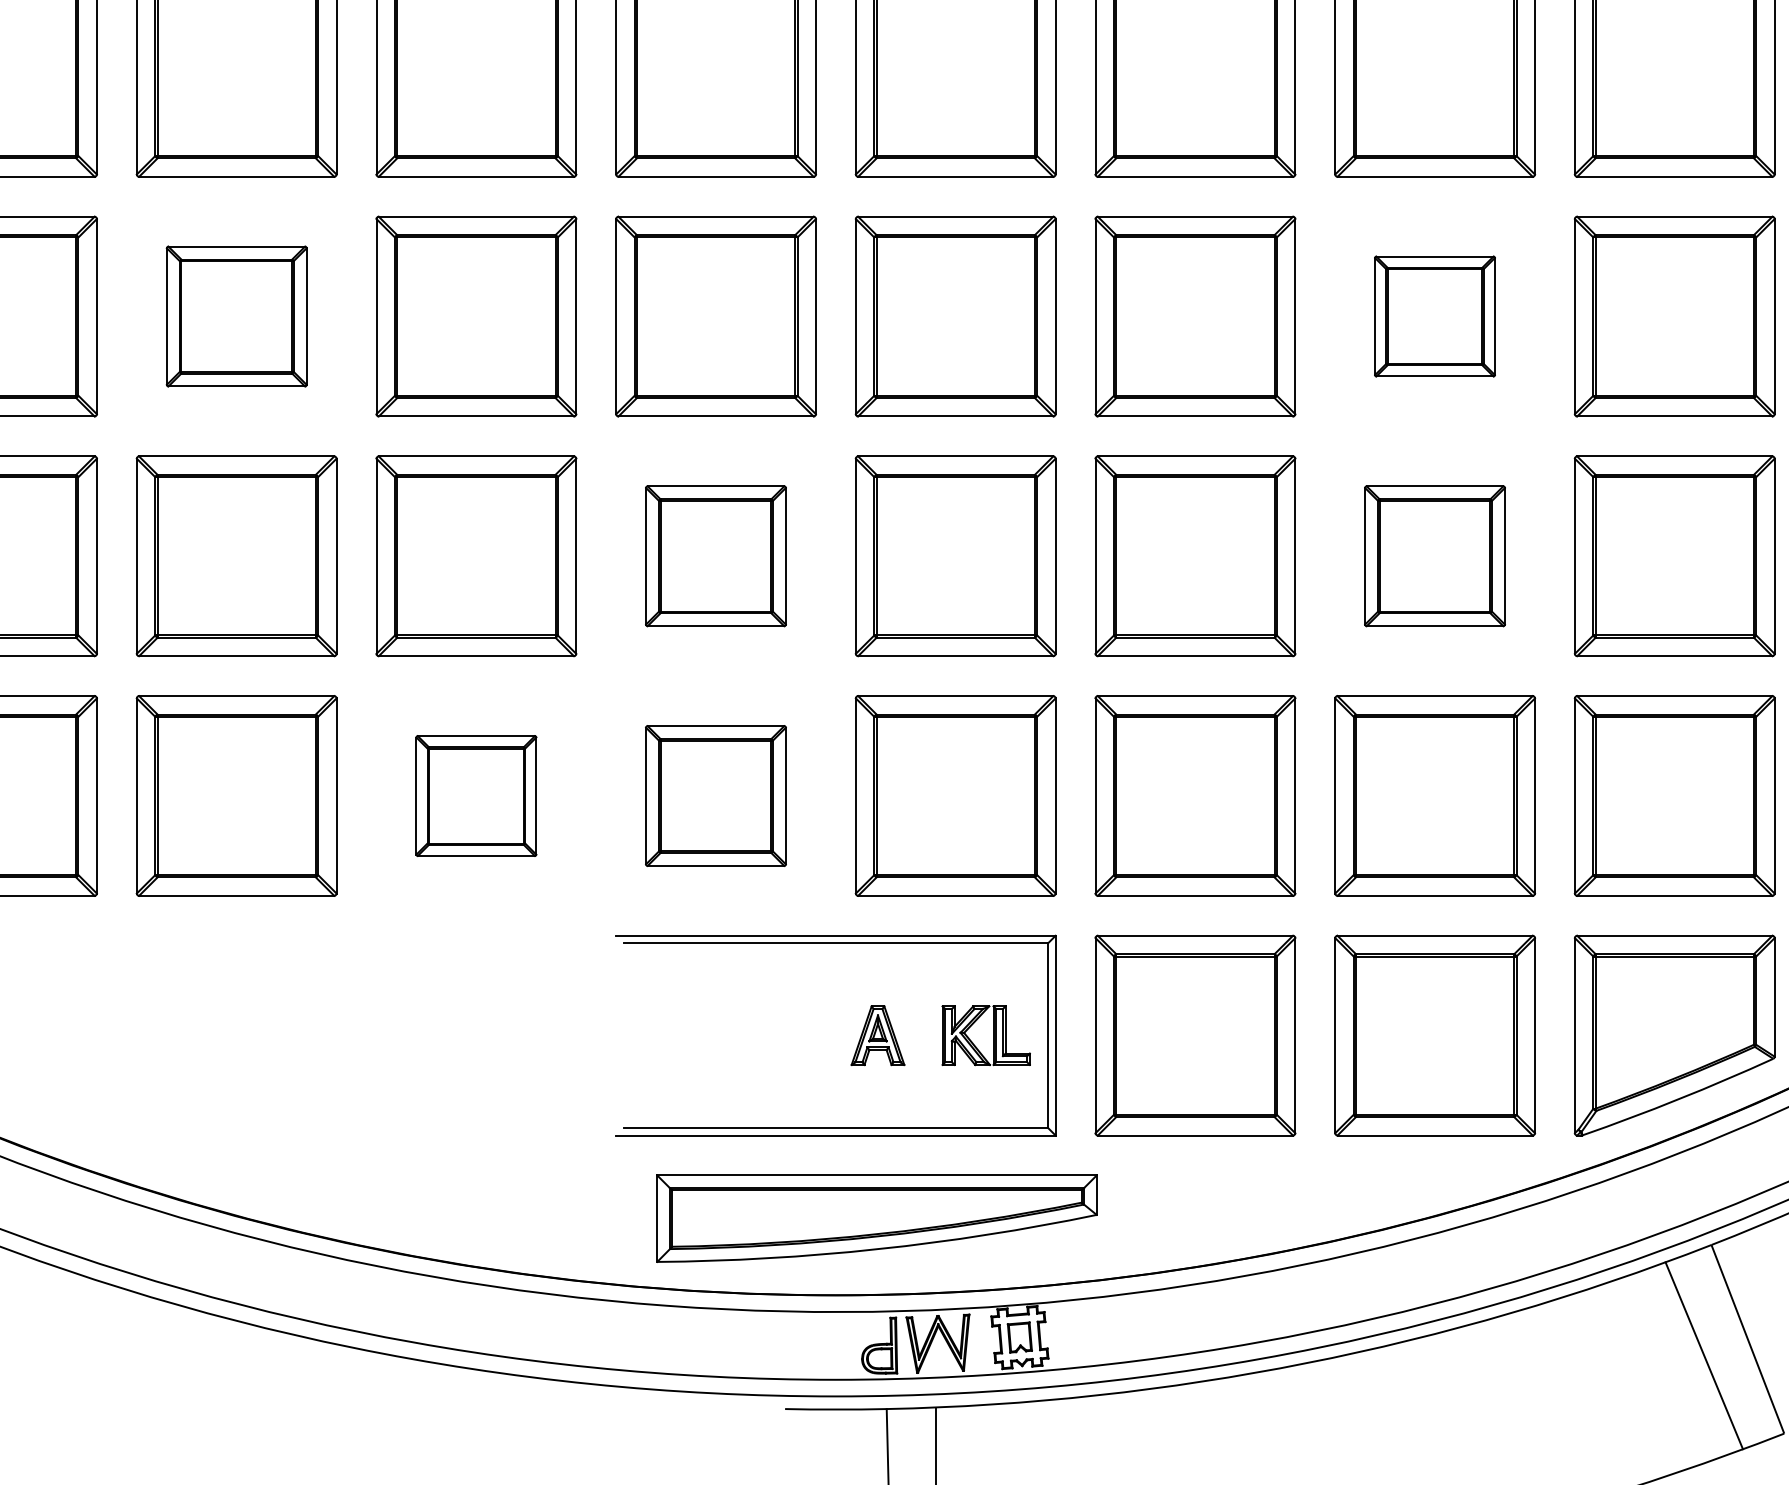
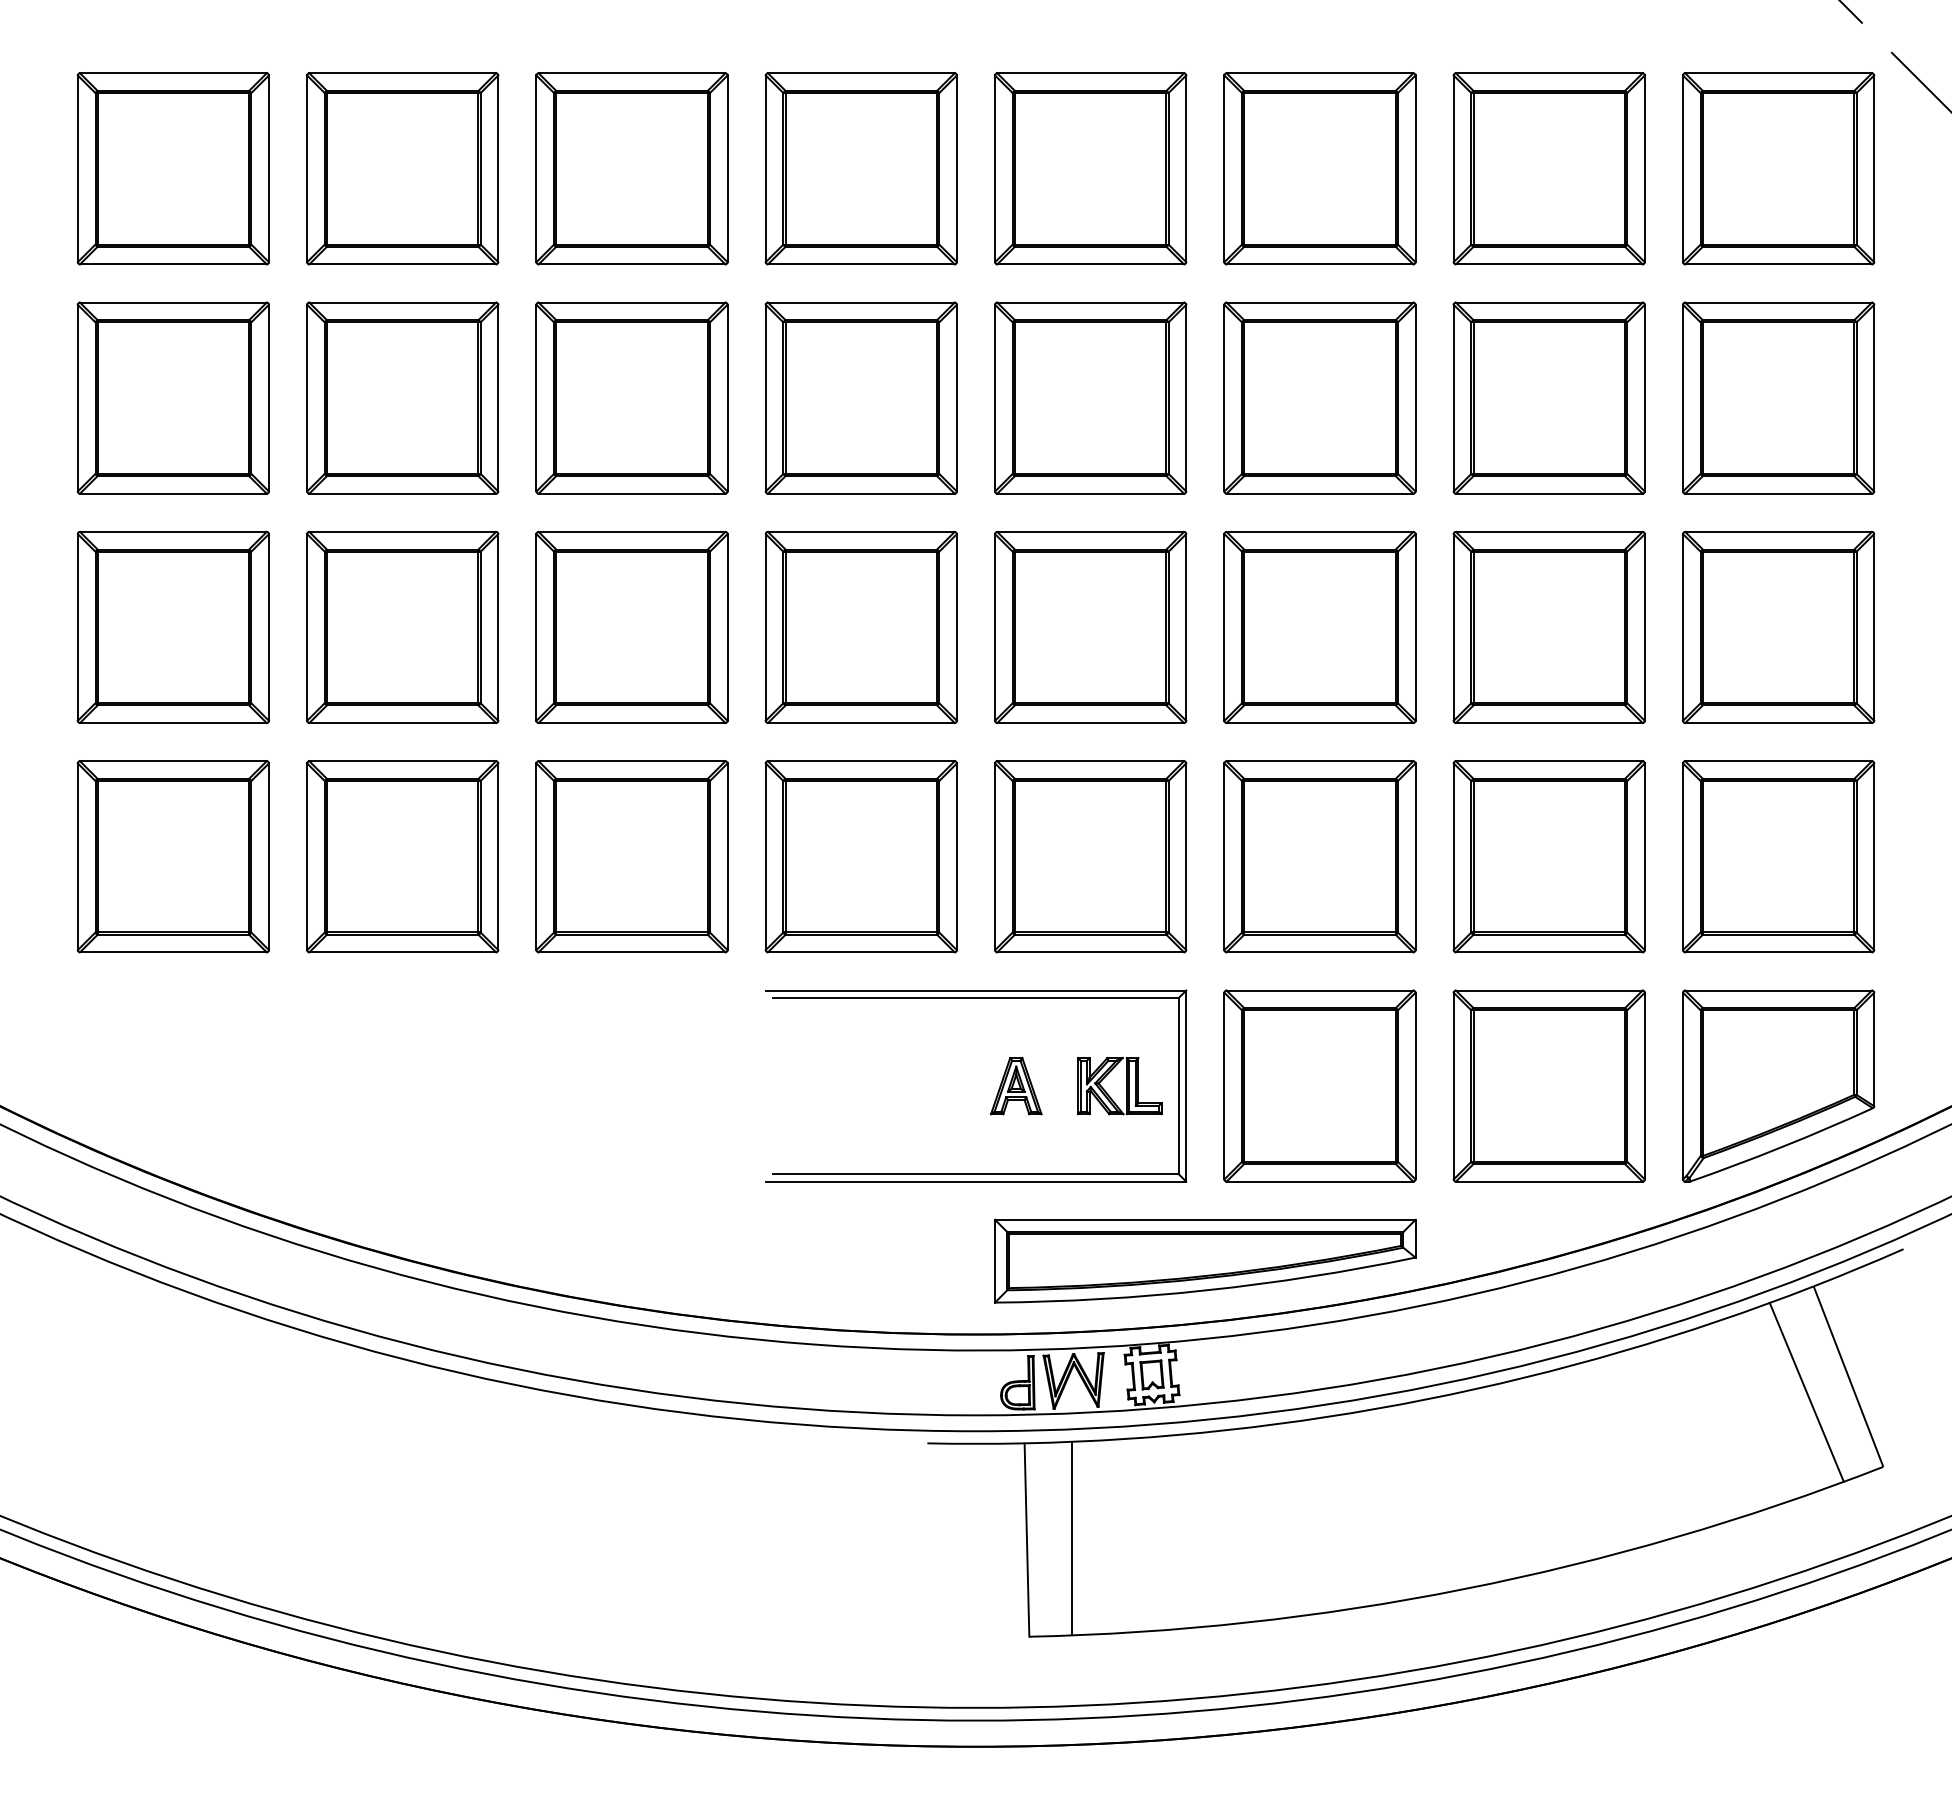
part: (236, 315) -> (402, 397), size x1.43
part: (1434, 315) -> (1548, 397), size x1.67
part: (715, 556) -> (860, 627), size x1.43
part: (1434, 556) -> (1548, 627), size x1.43
part: (475, 795) -> (631, 856), size x1.67
part: (715, 795) -> (860, 856), size x1.43
part: (877, 1217) -> (1205, 1260), moved

